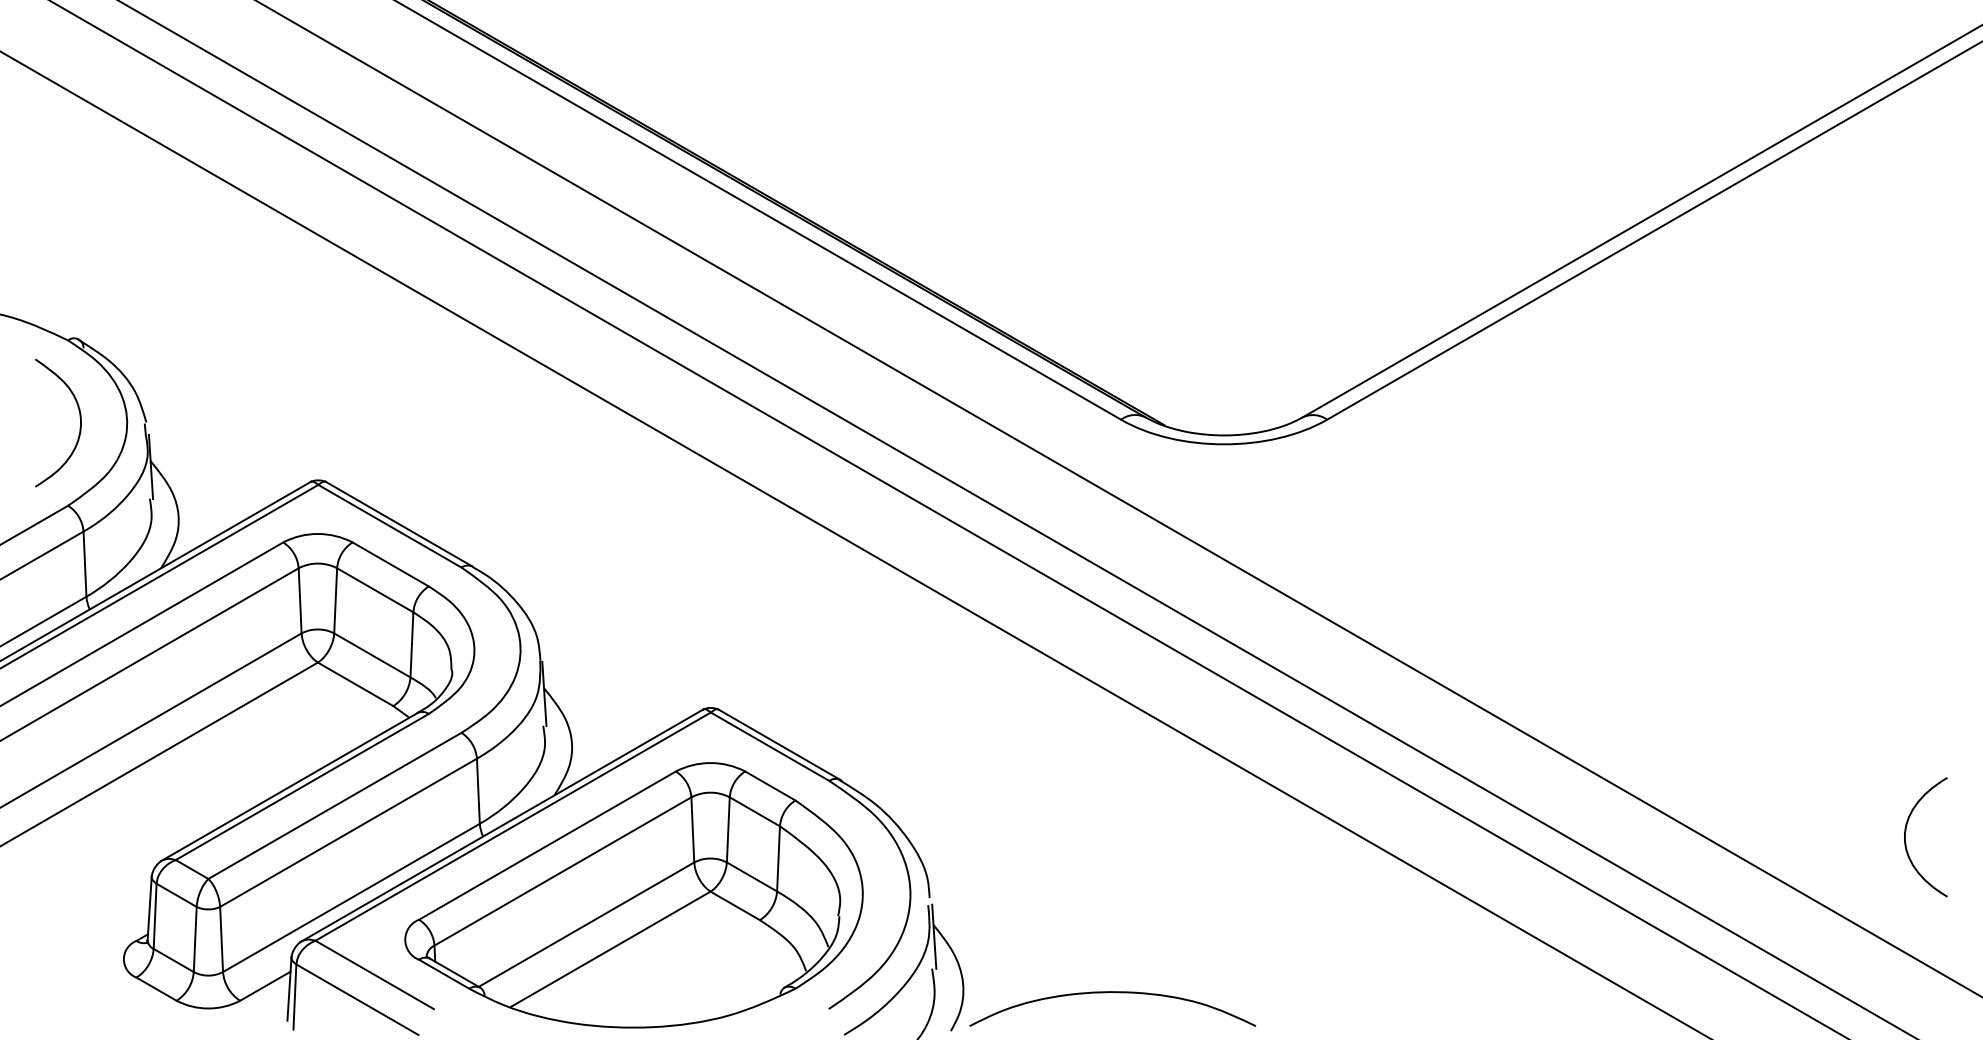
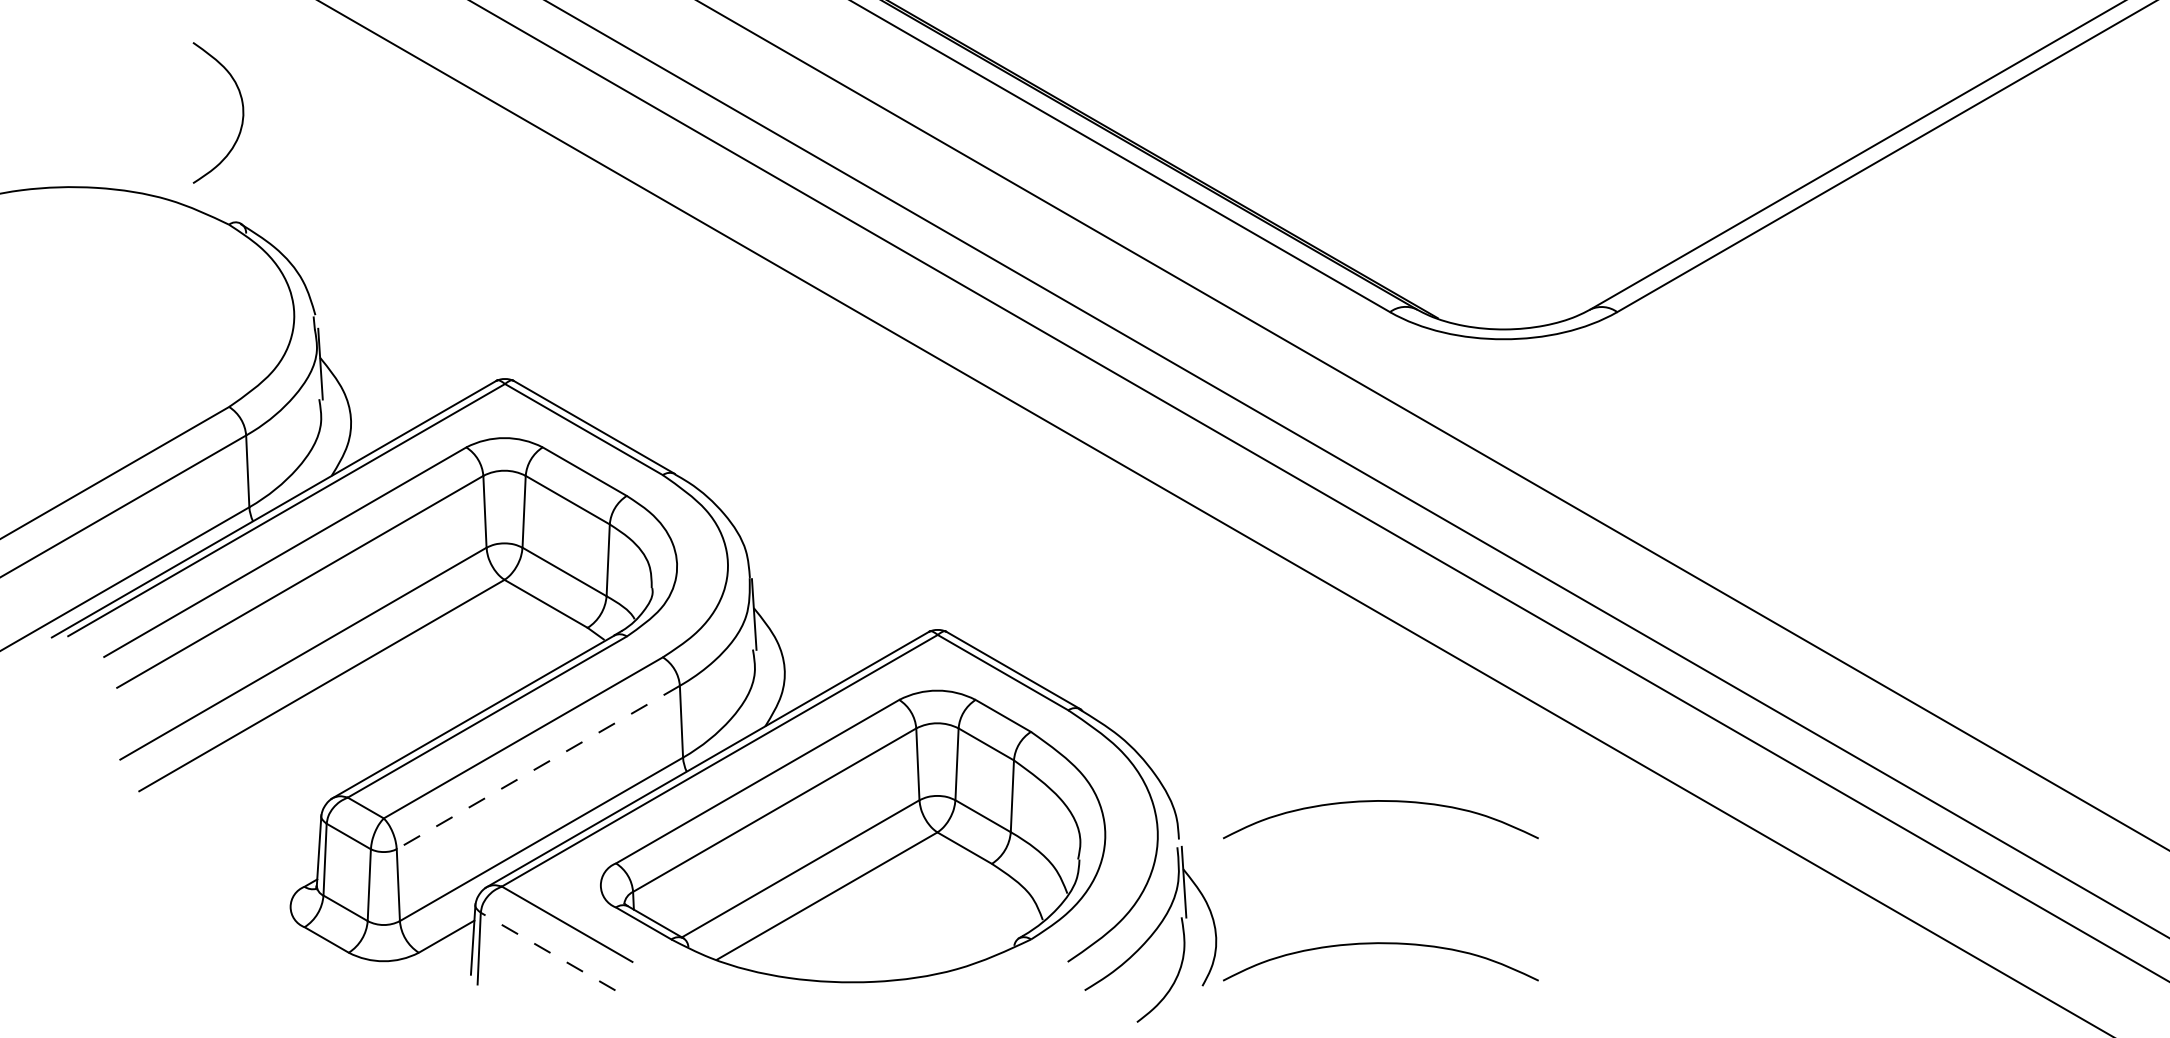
curve: (79, 417) -> (241, 106), moved
line: (348, 833) -> (538, 768), solid -> dashed
curve: (1116, 864) -> (1384, 802), added
line: (357, 999) -> (548, 951), solid -> dashed

